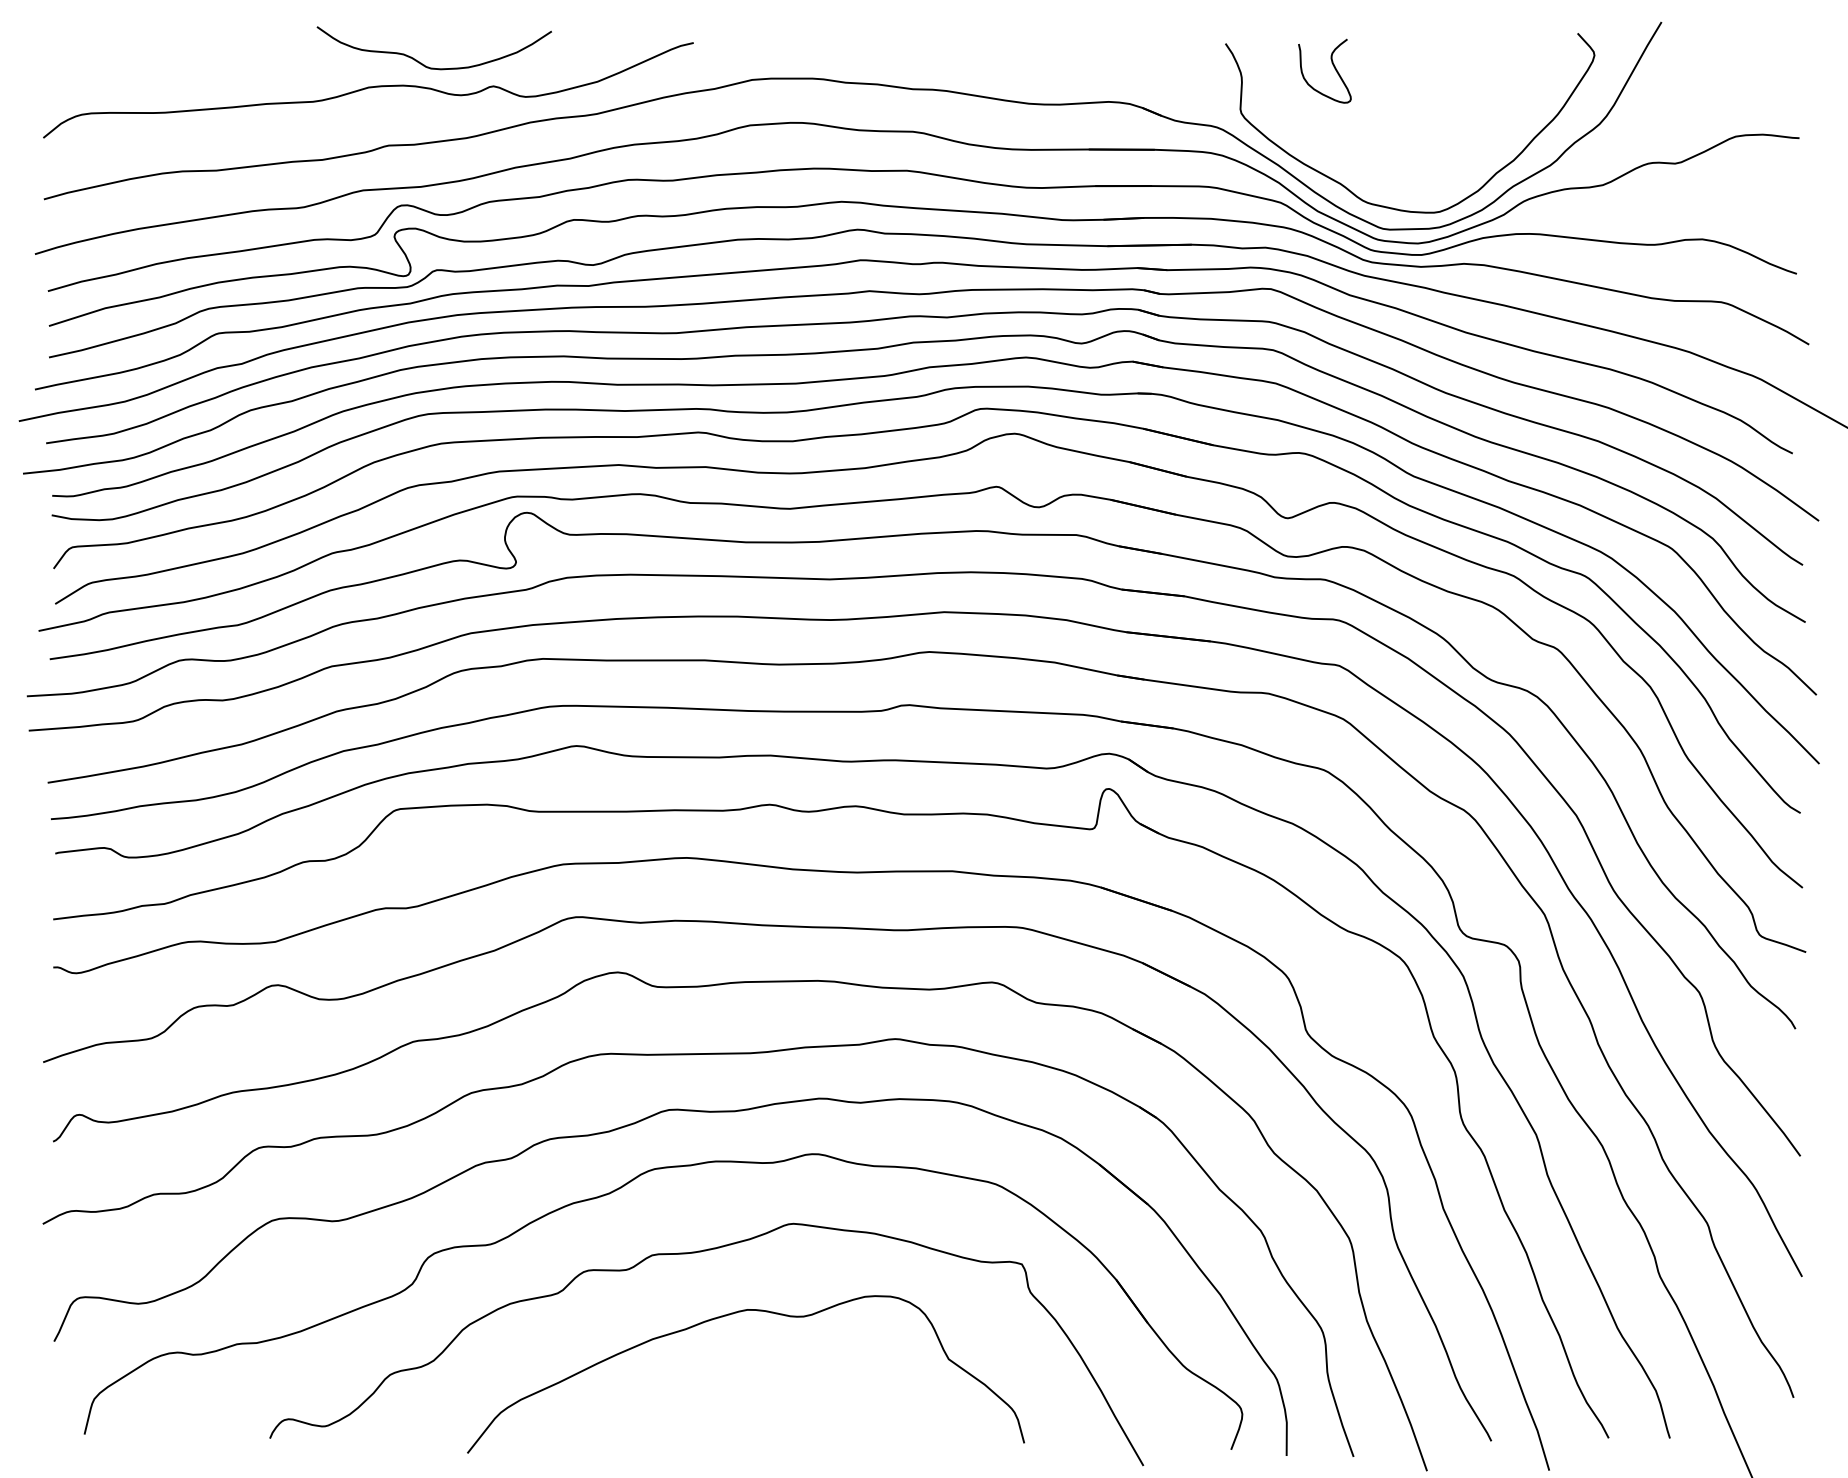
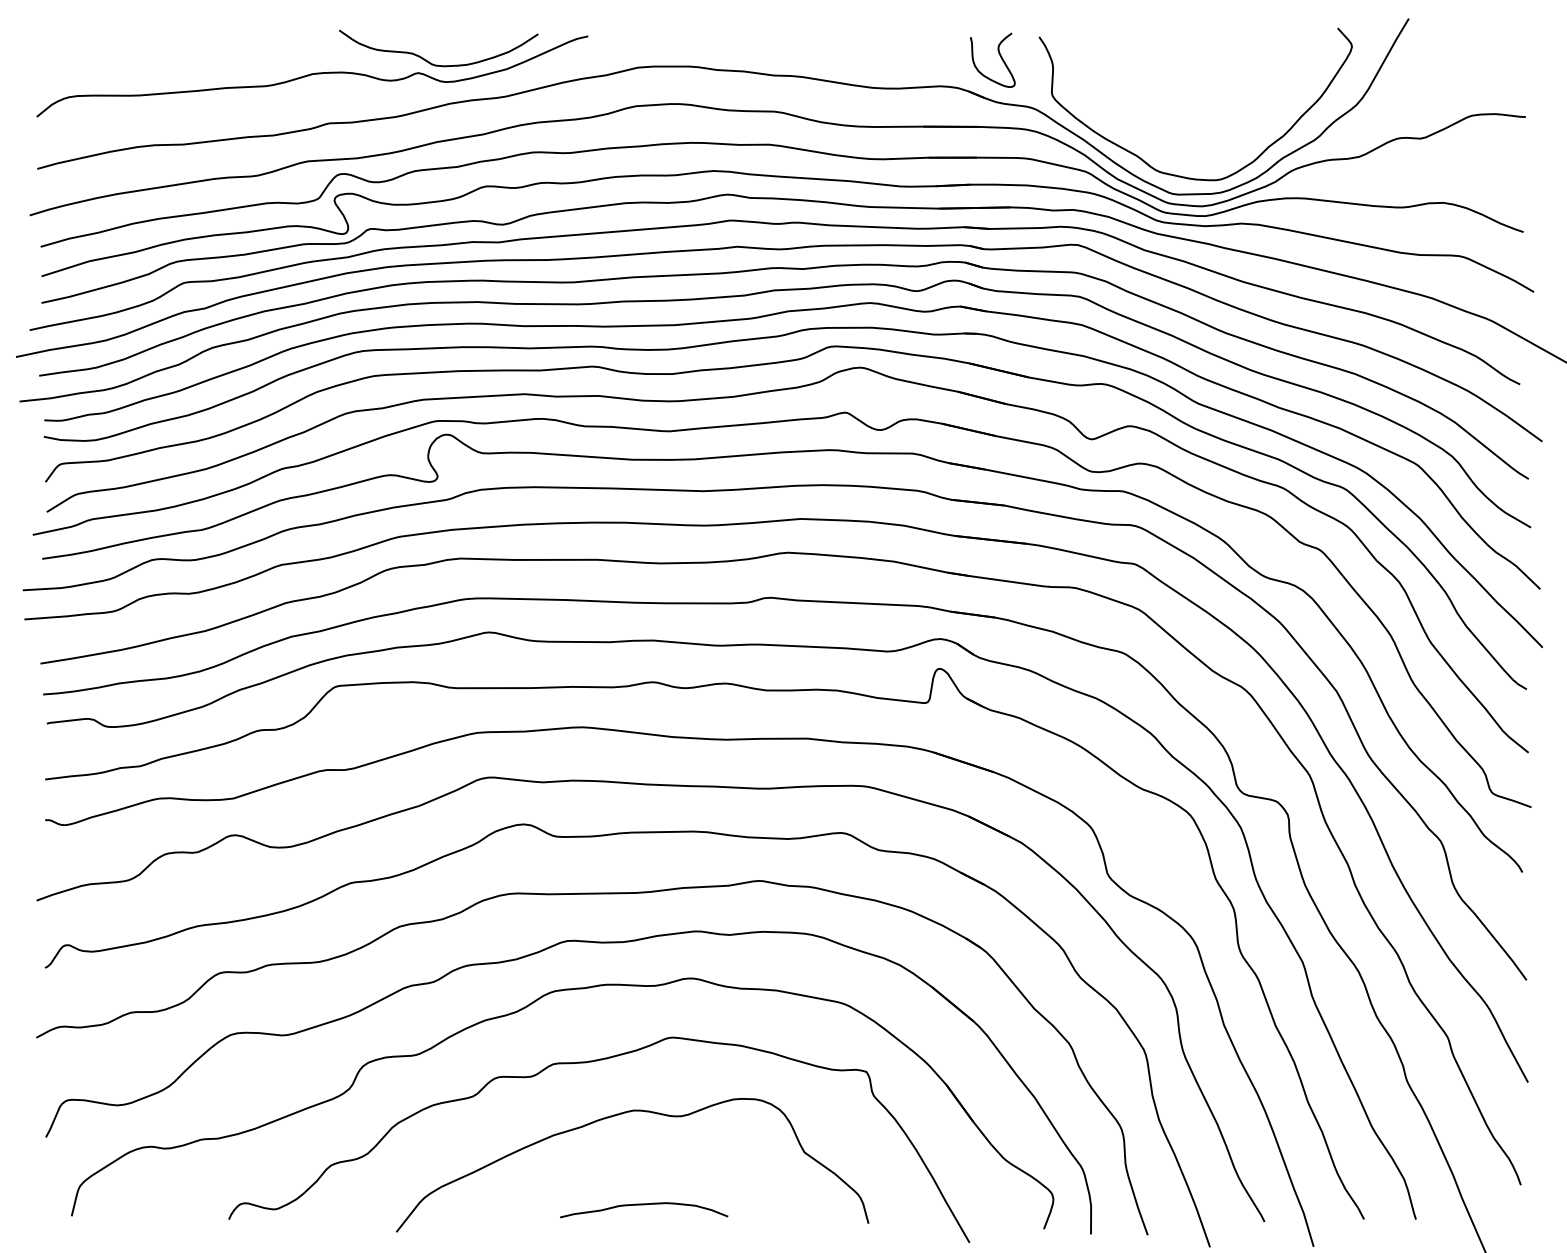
curve: (424, 64) -> (430, 62), moved
curve: (1332, 65) -> (999, 55), moved
curve: (759, 1421) -> (644, 1205), added

